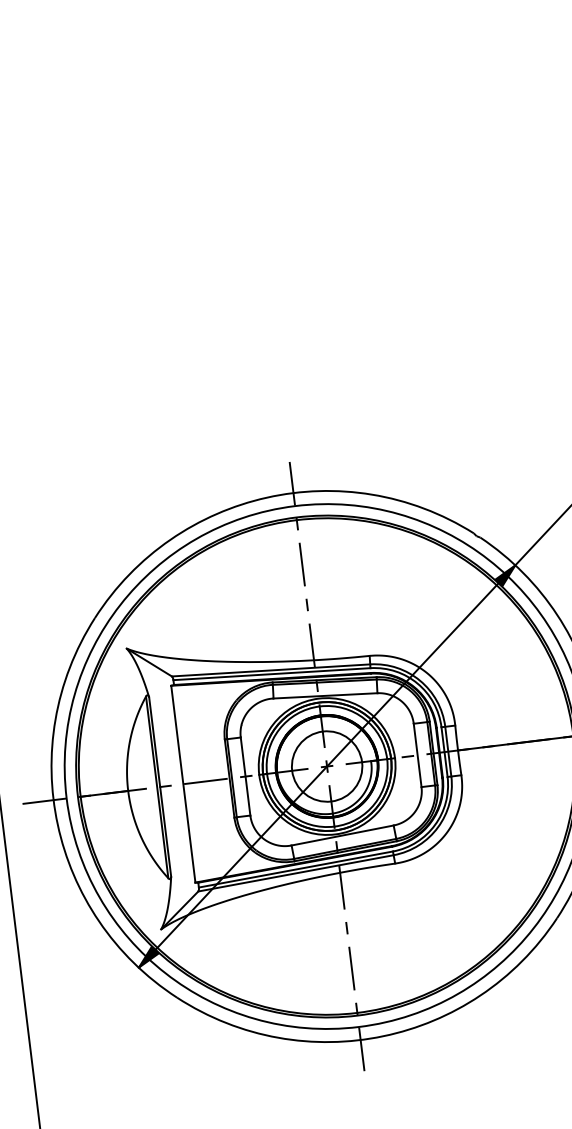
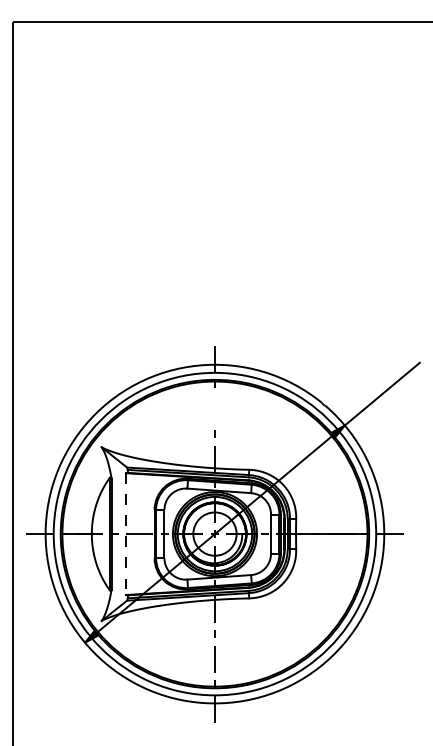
line: (301, 565) -> (214, 409), removed
line: (182, 784) -> (125, 534), solid -> dashed

